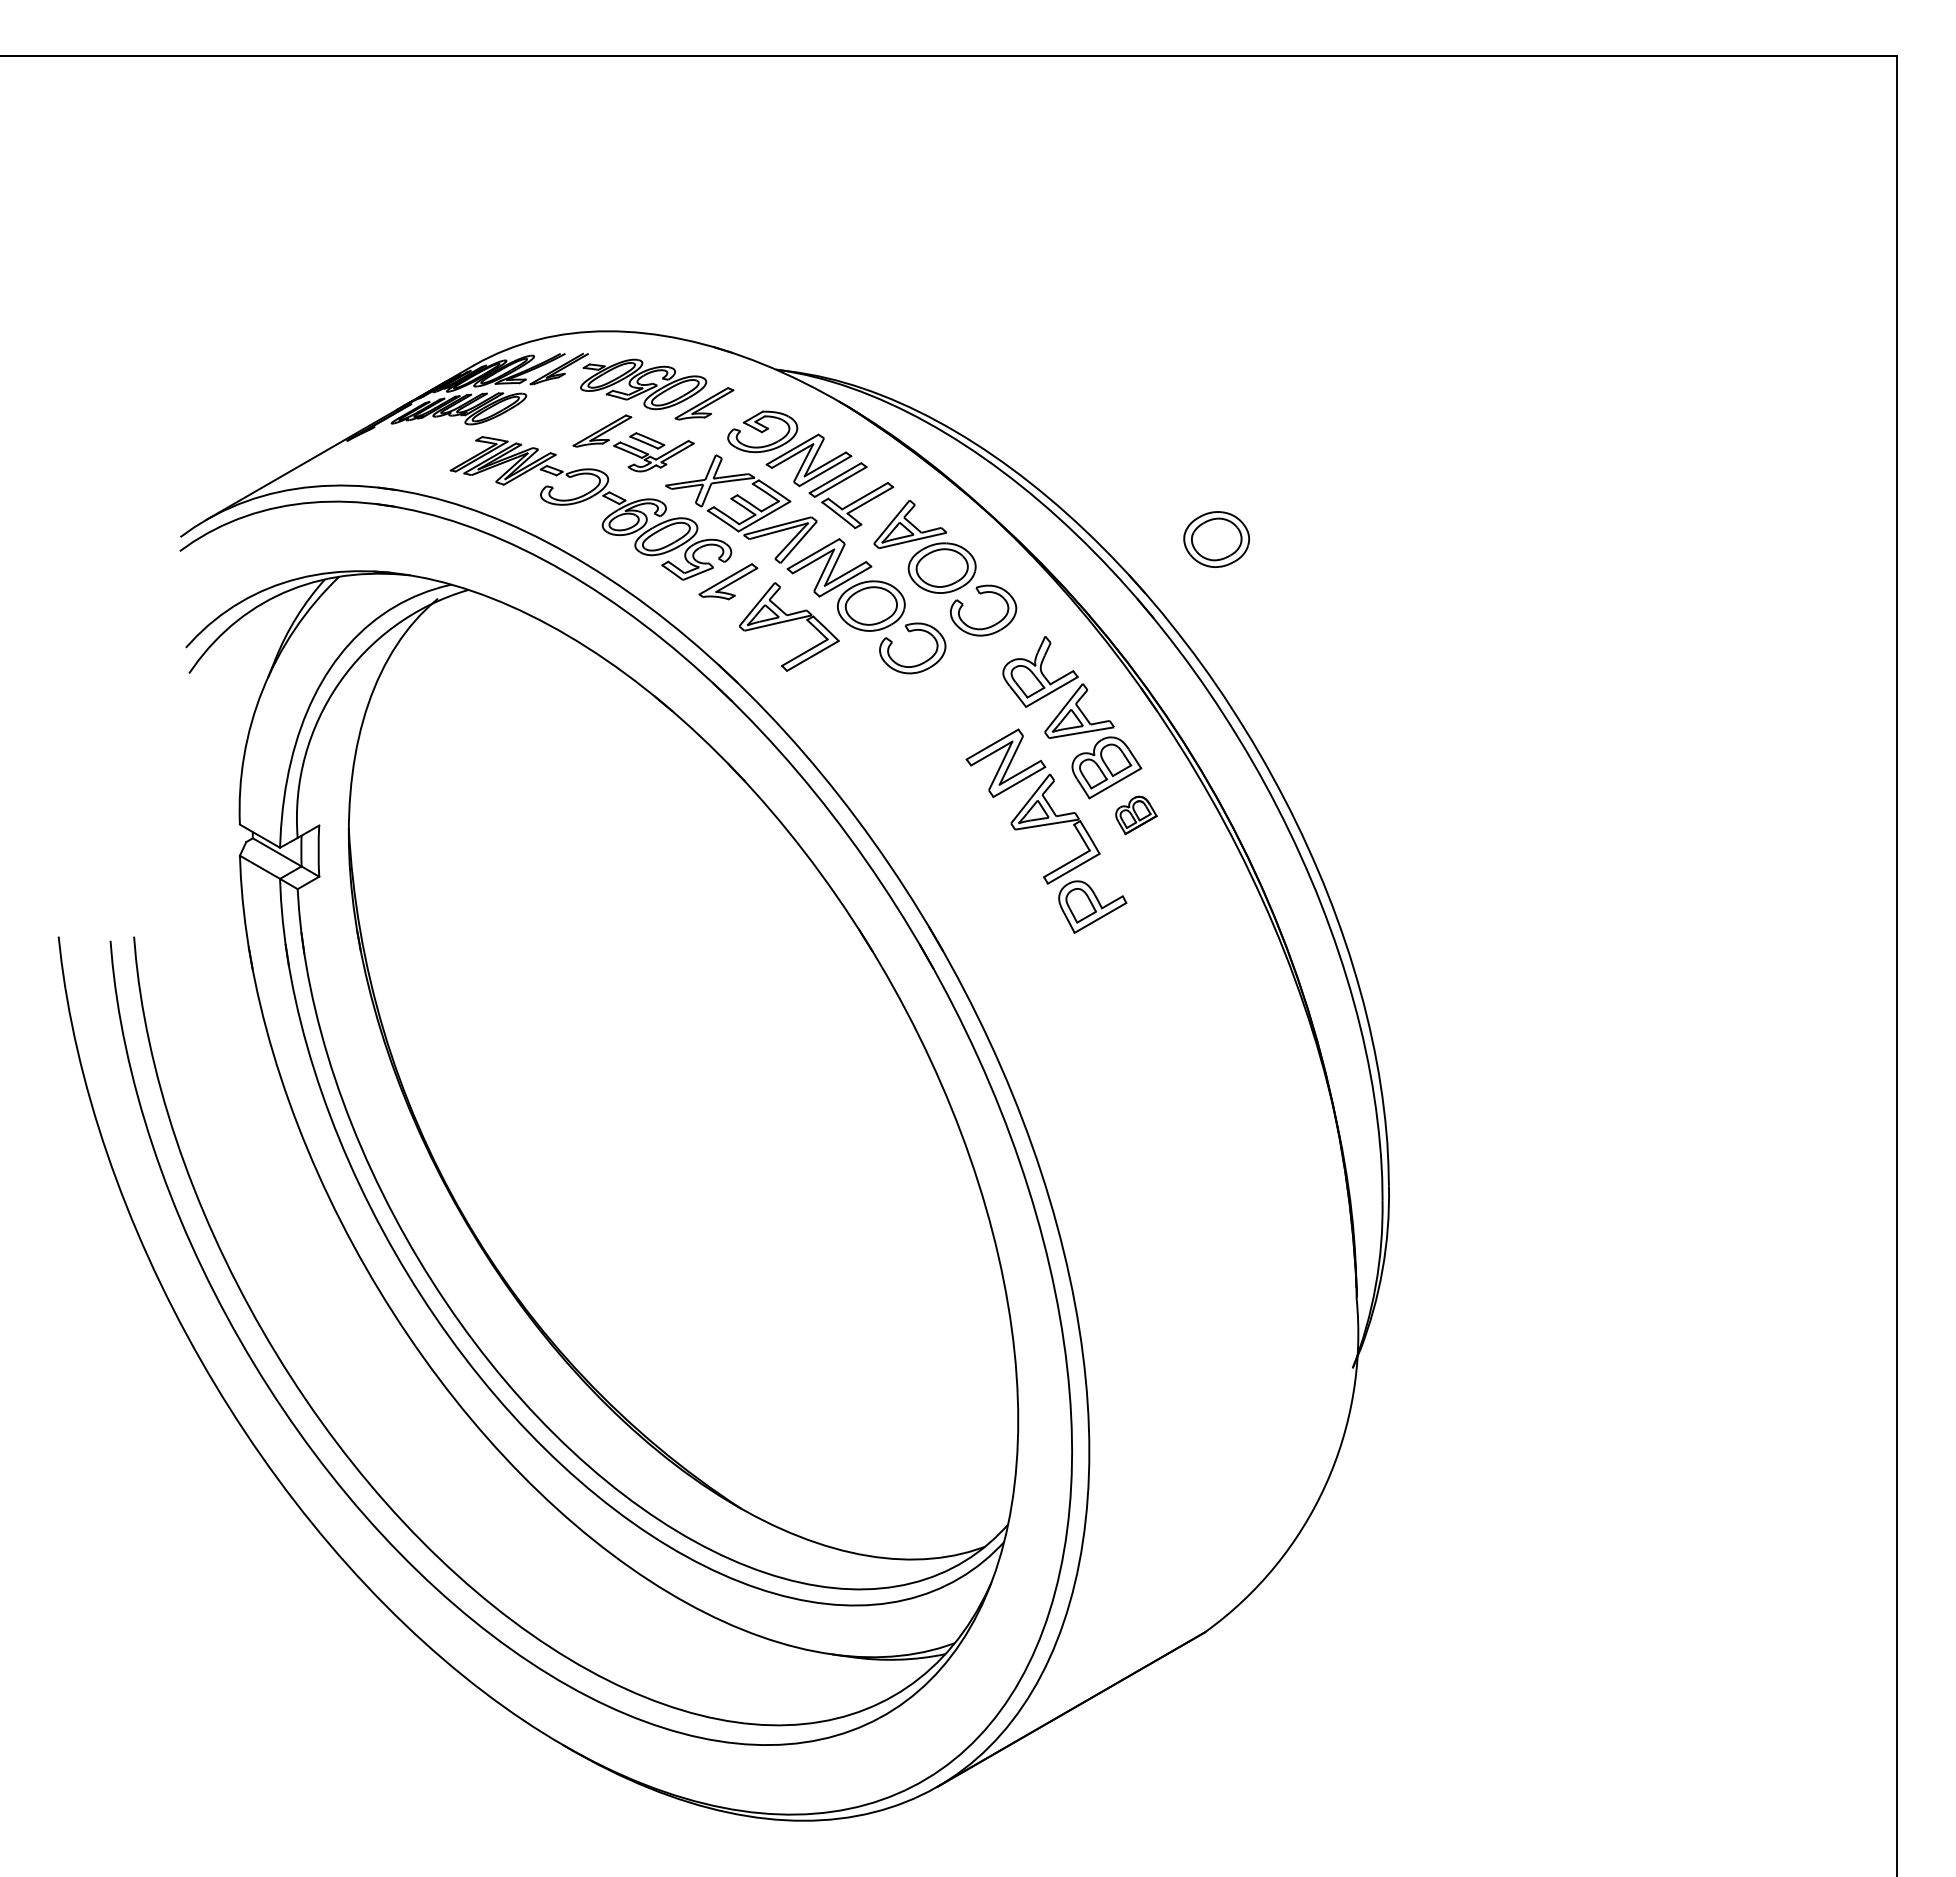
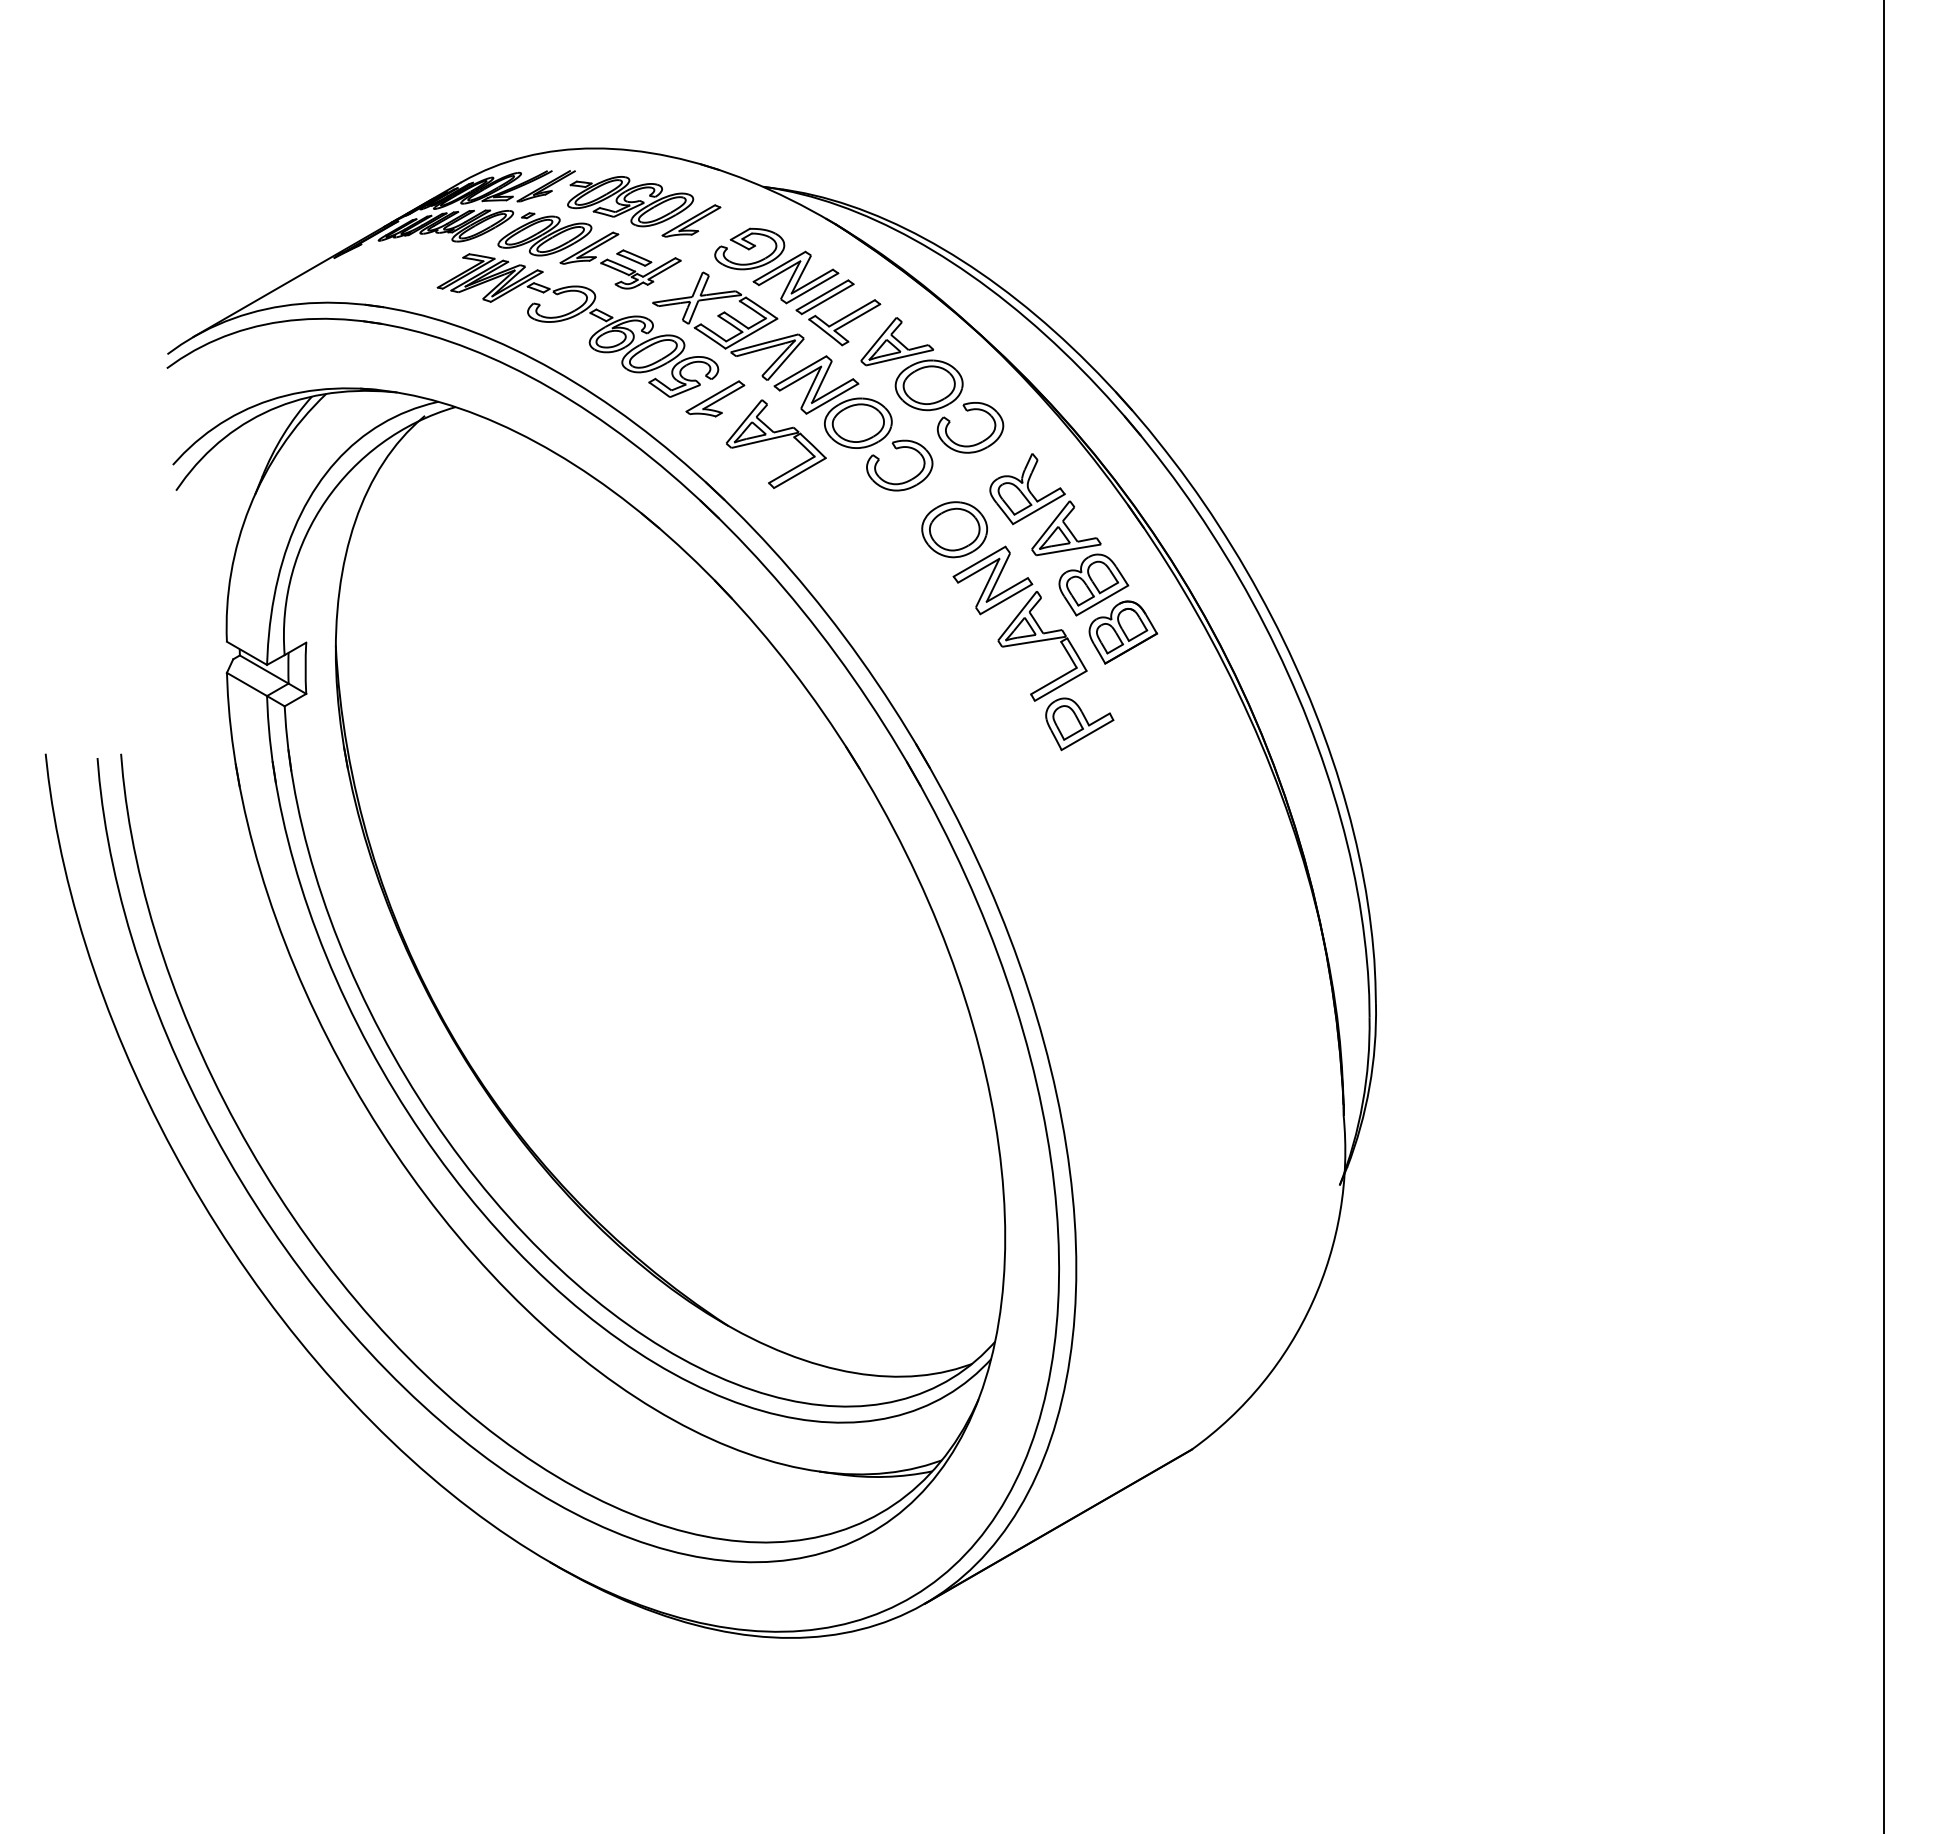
part: (557, 417) -> (544, 234), added
part: (1216, 539) -> (954, 529), moved
part: (1136, 815) -> (1123, 632), size x1.67

